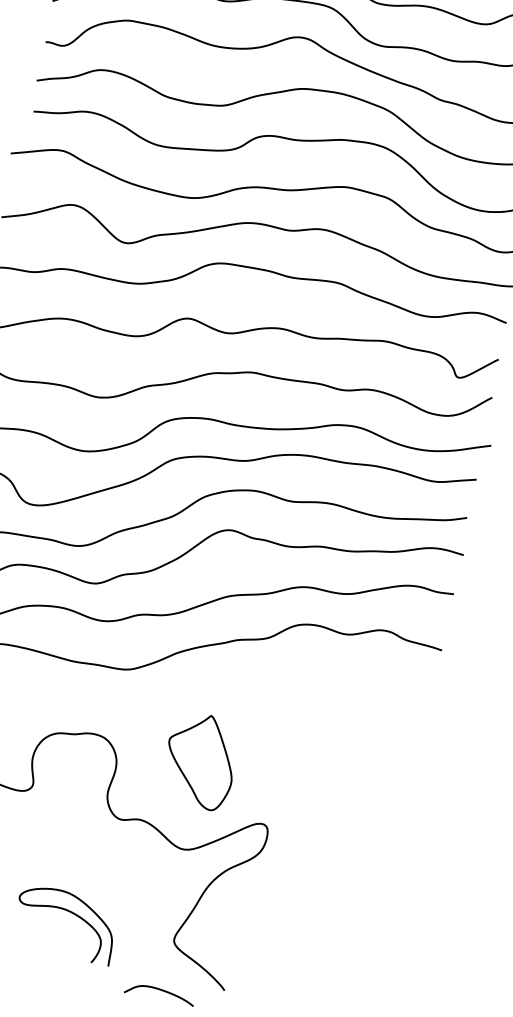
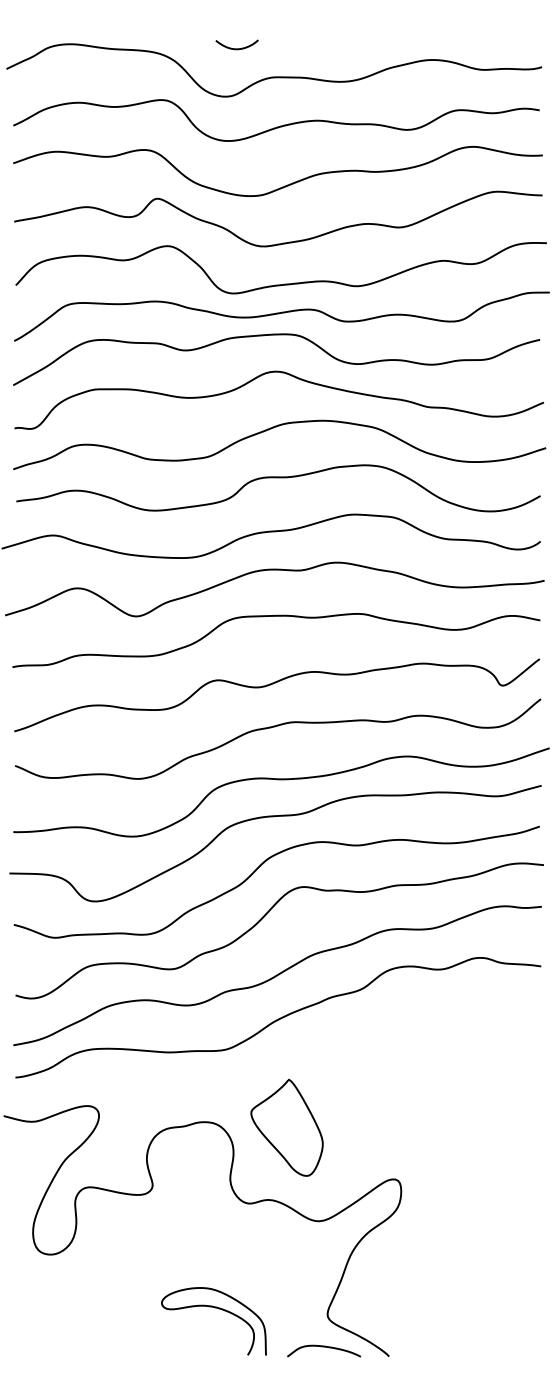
part: (200, 760) -> (286, 1127), moved
curve: (159, 990) -> (323, 1347), moved

